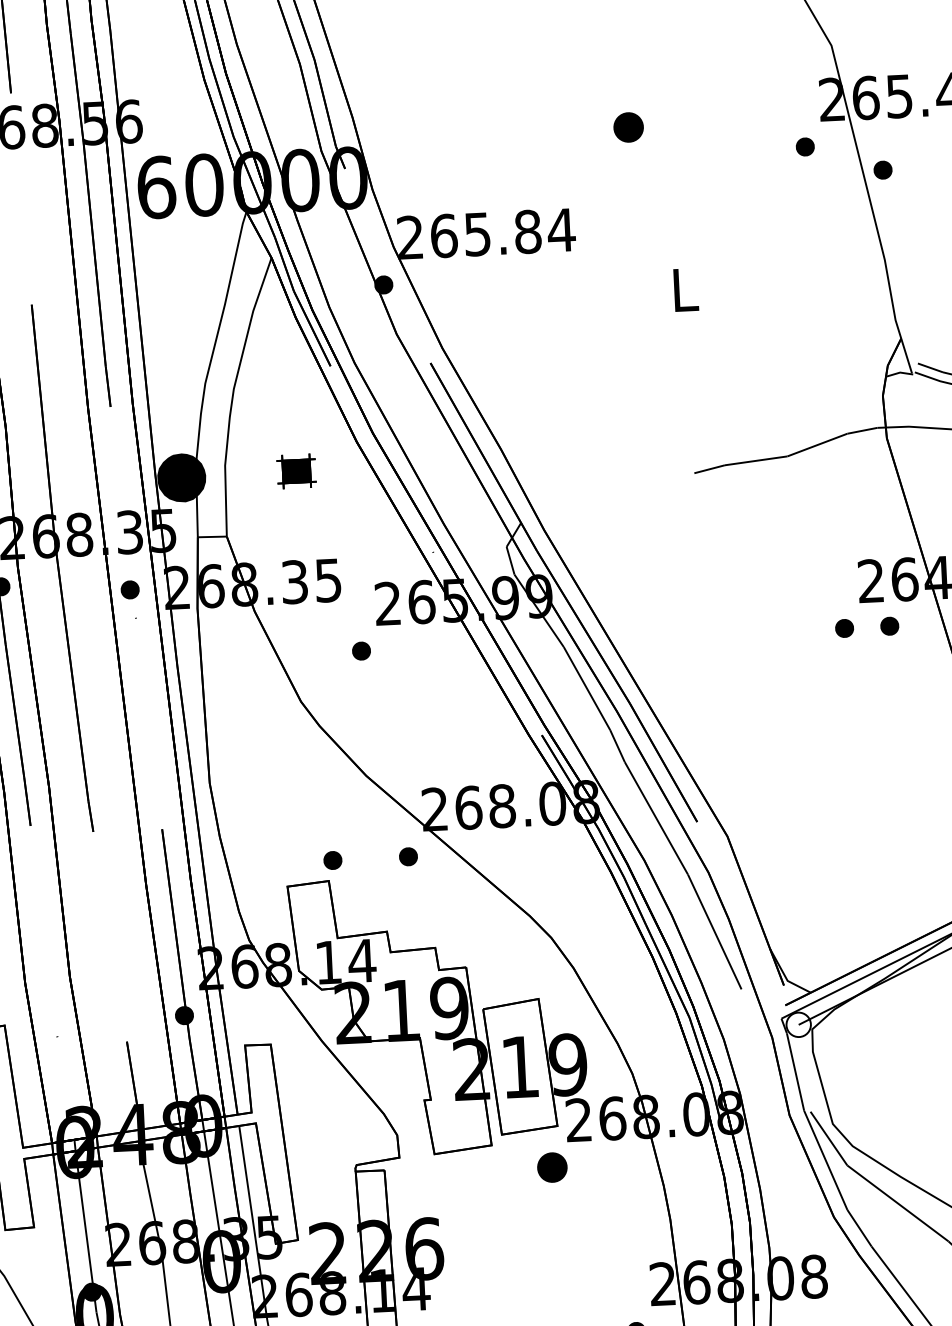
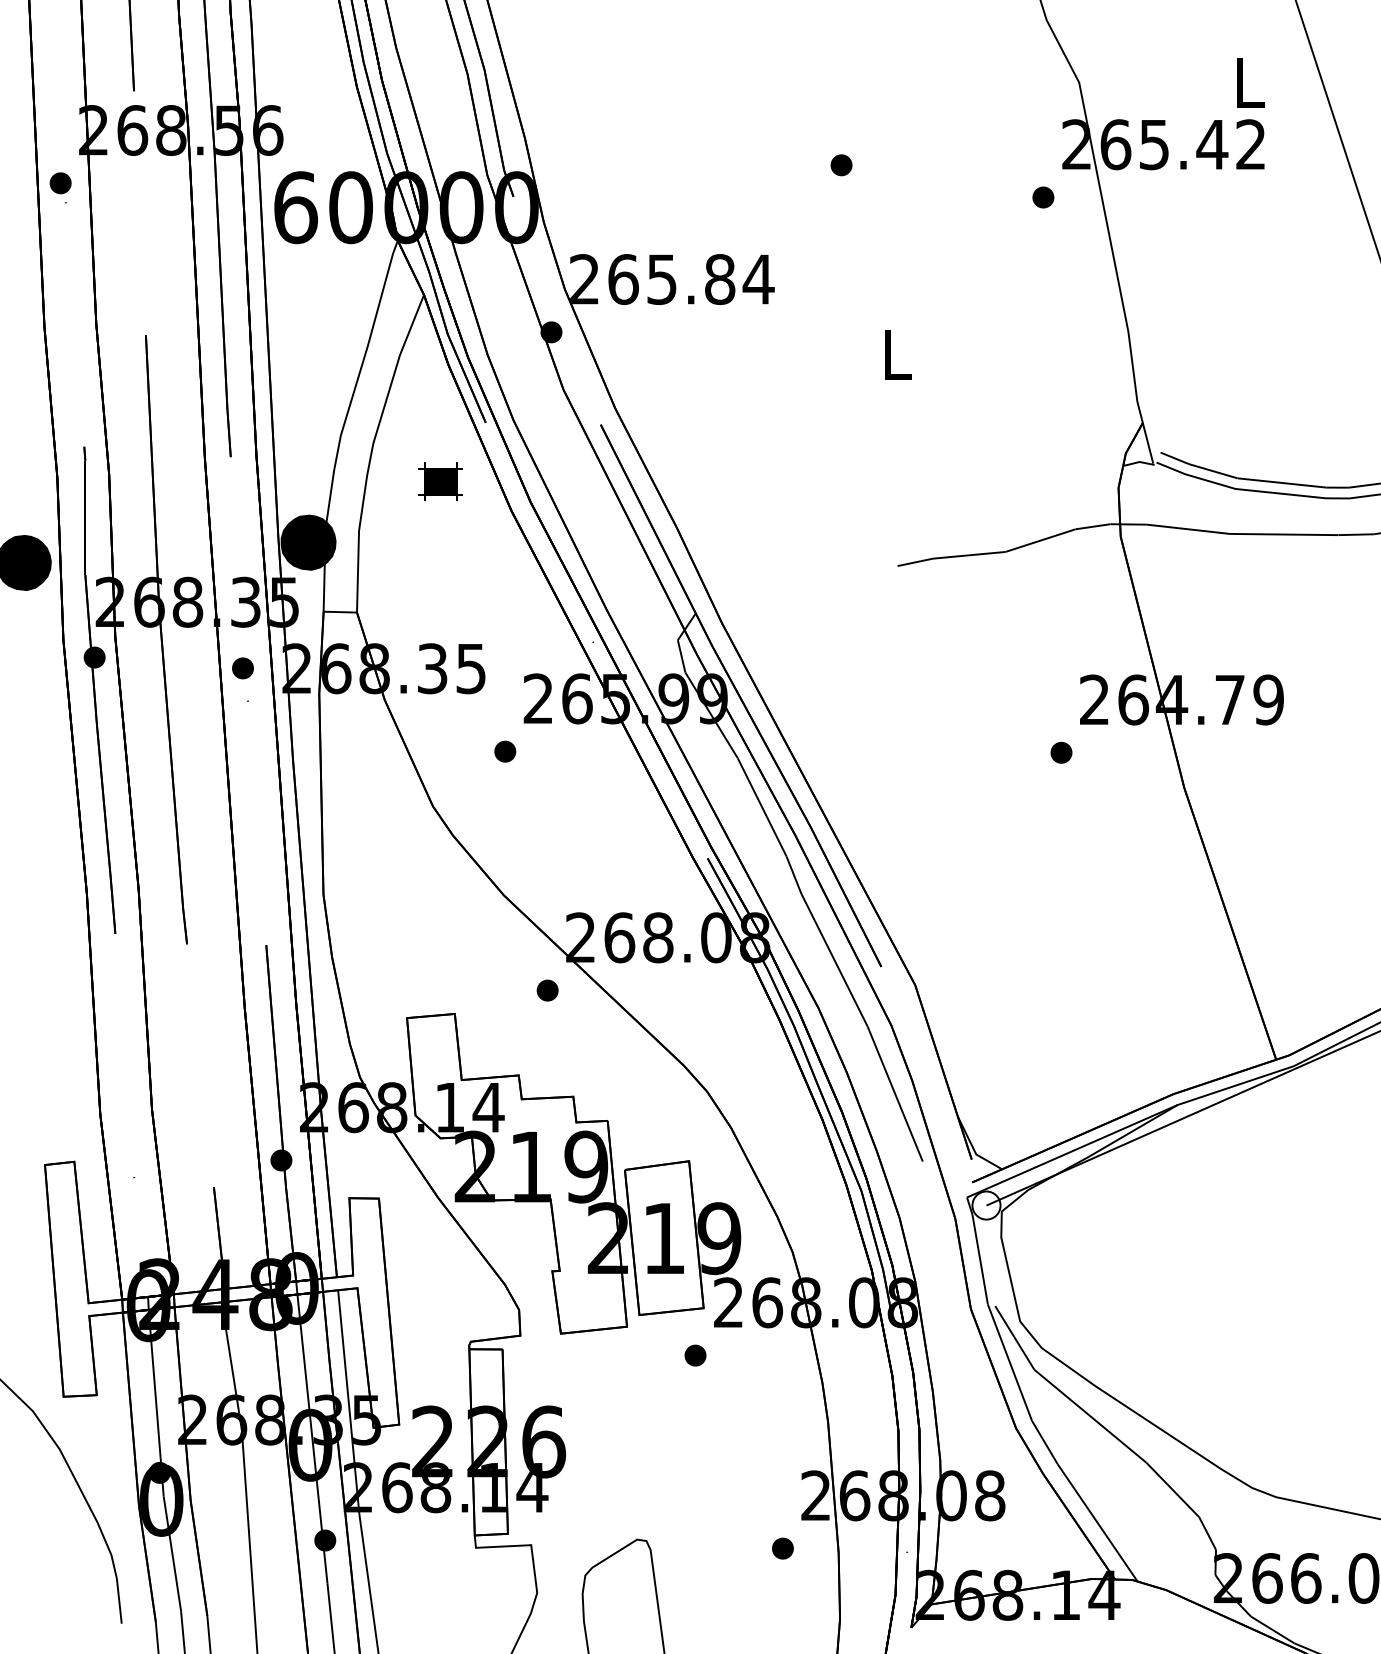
part: (628, 127) -> (841, 165), size x0.62
part: (883, 170) -> (1131, 228), removed
part: (296, 471) -> (440, 481), moved
part: (889, 625) -> (1113, 752), removed
part: (332, 860) -> (460, 990), removed
part: (552, 1167) -> (695, 1355), size x0.62

